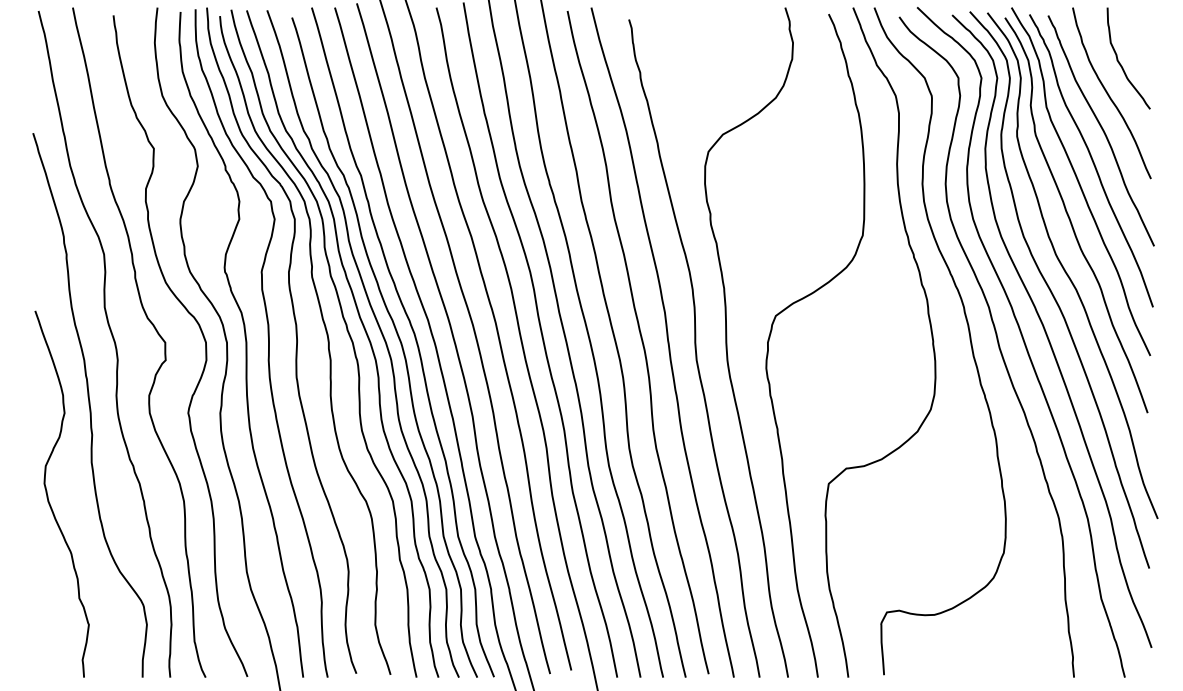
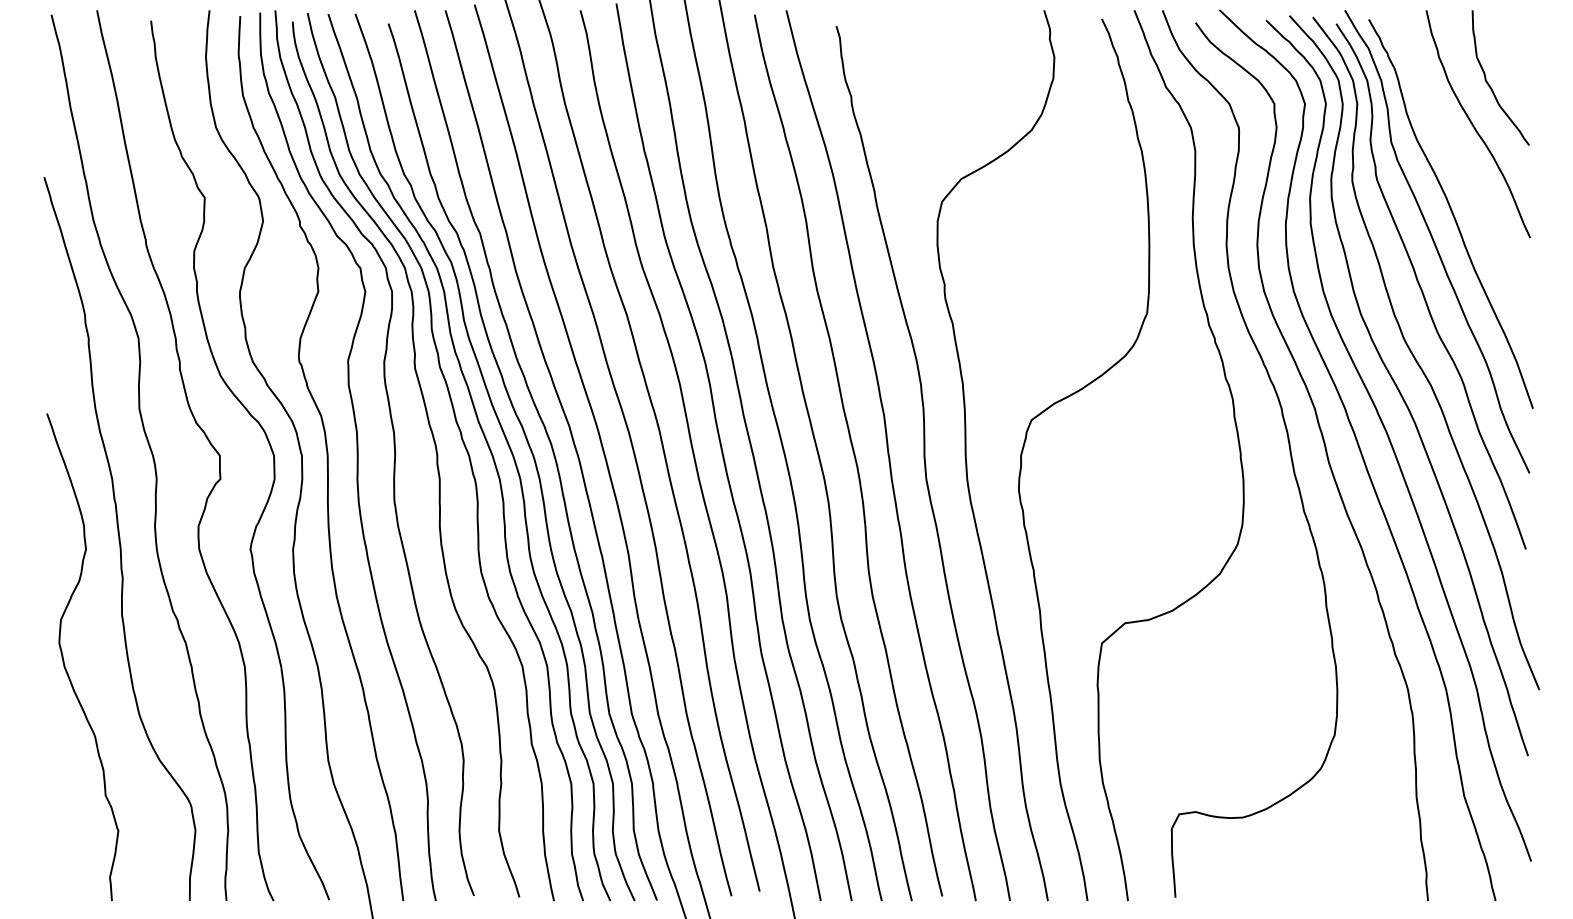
curve: (1101, 129) -> (1464, 172), removed

